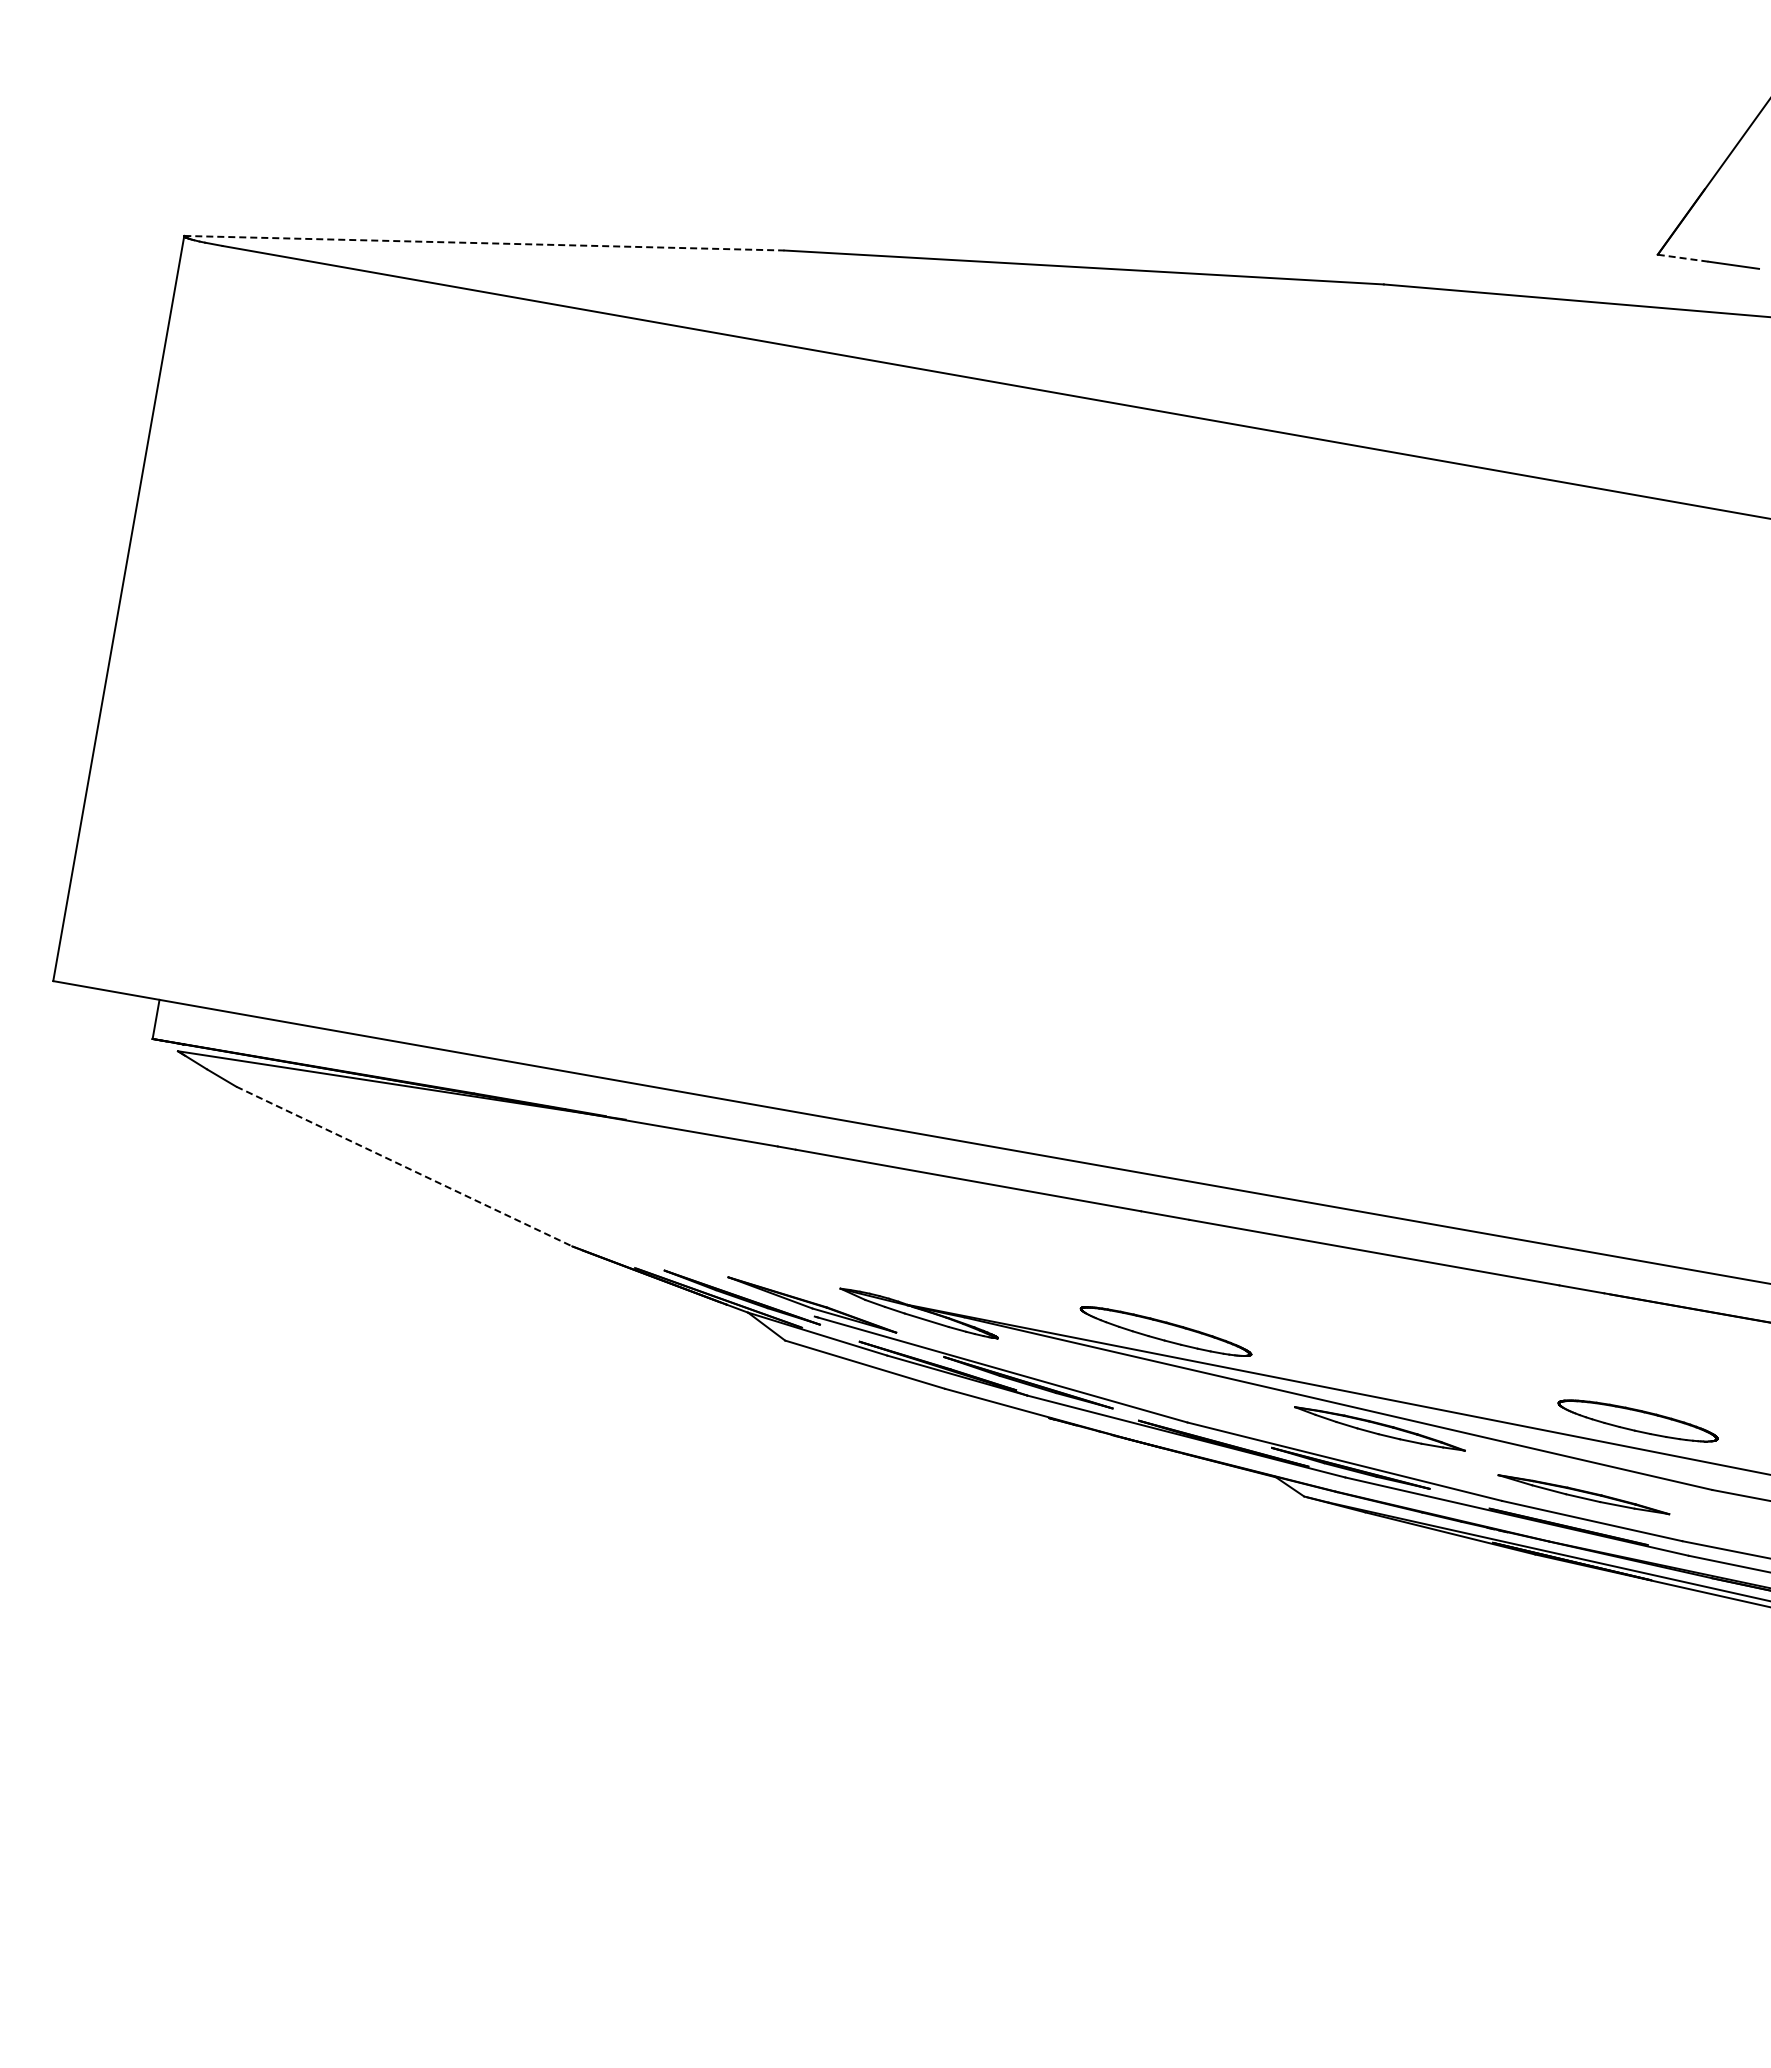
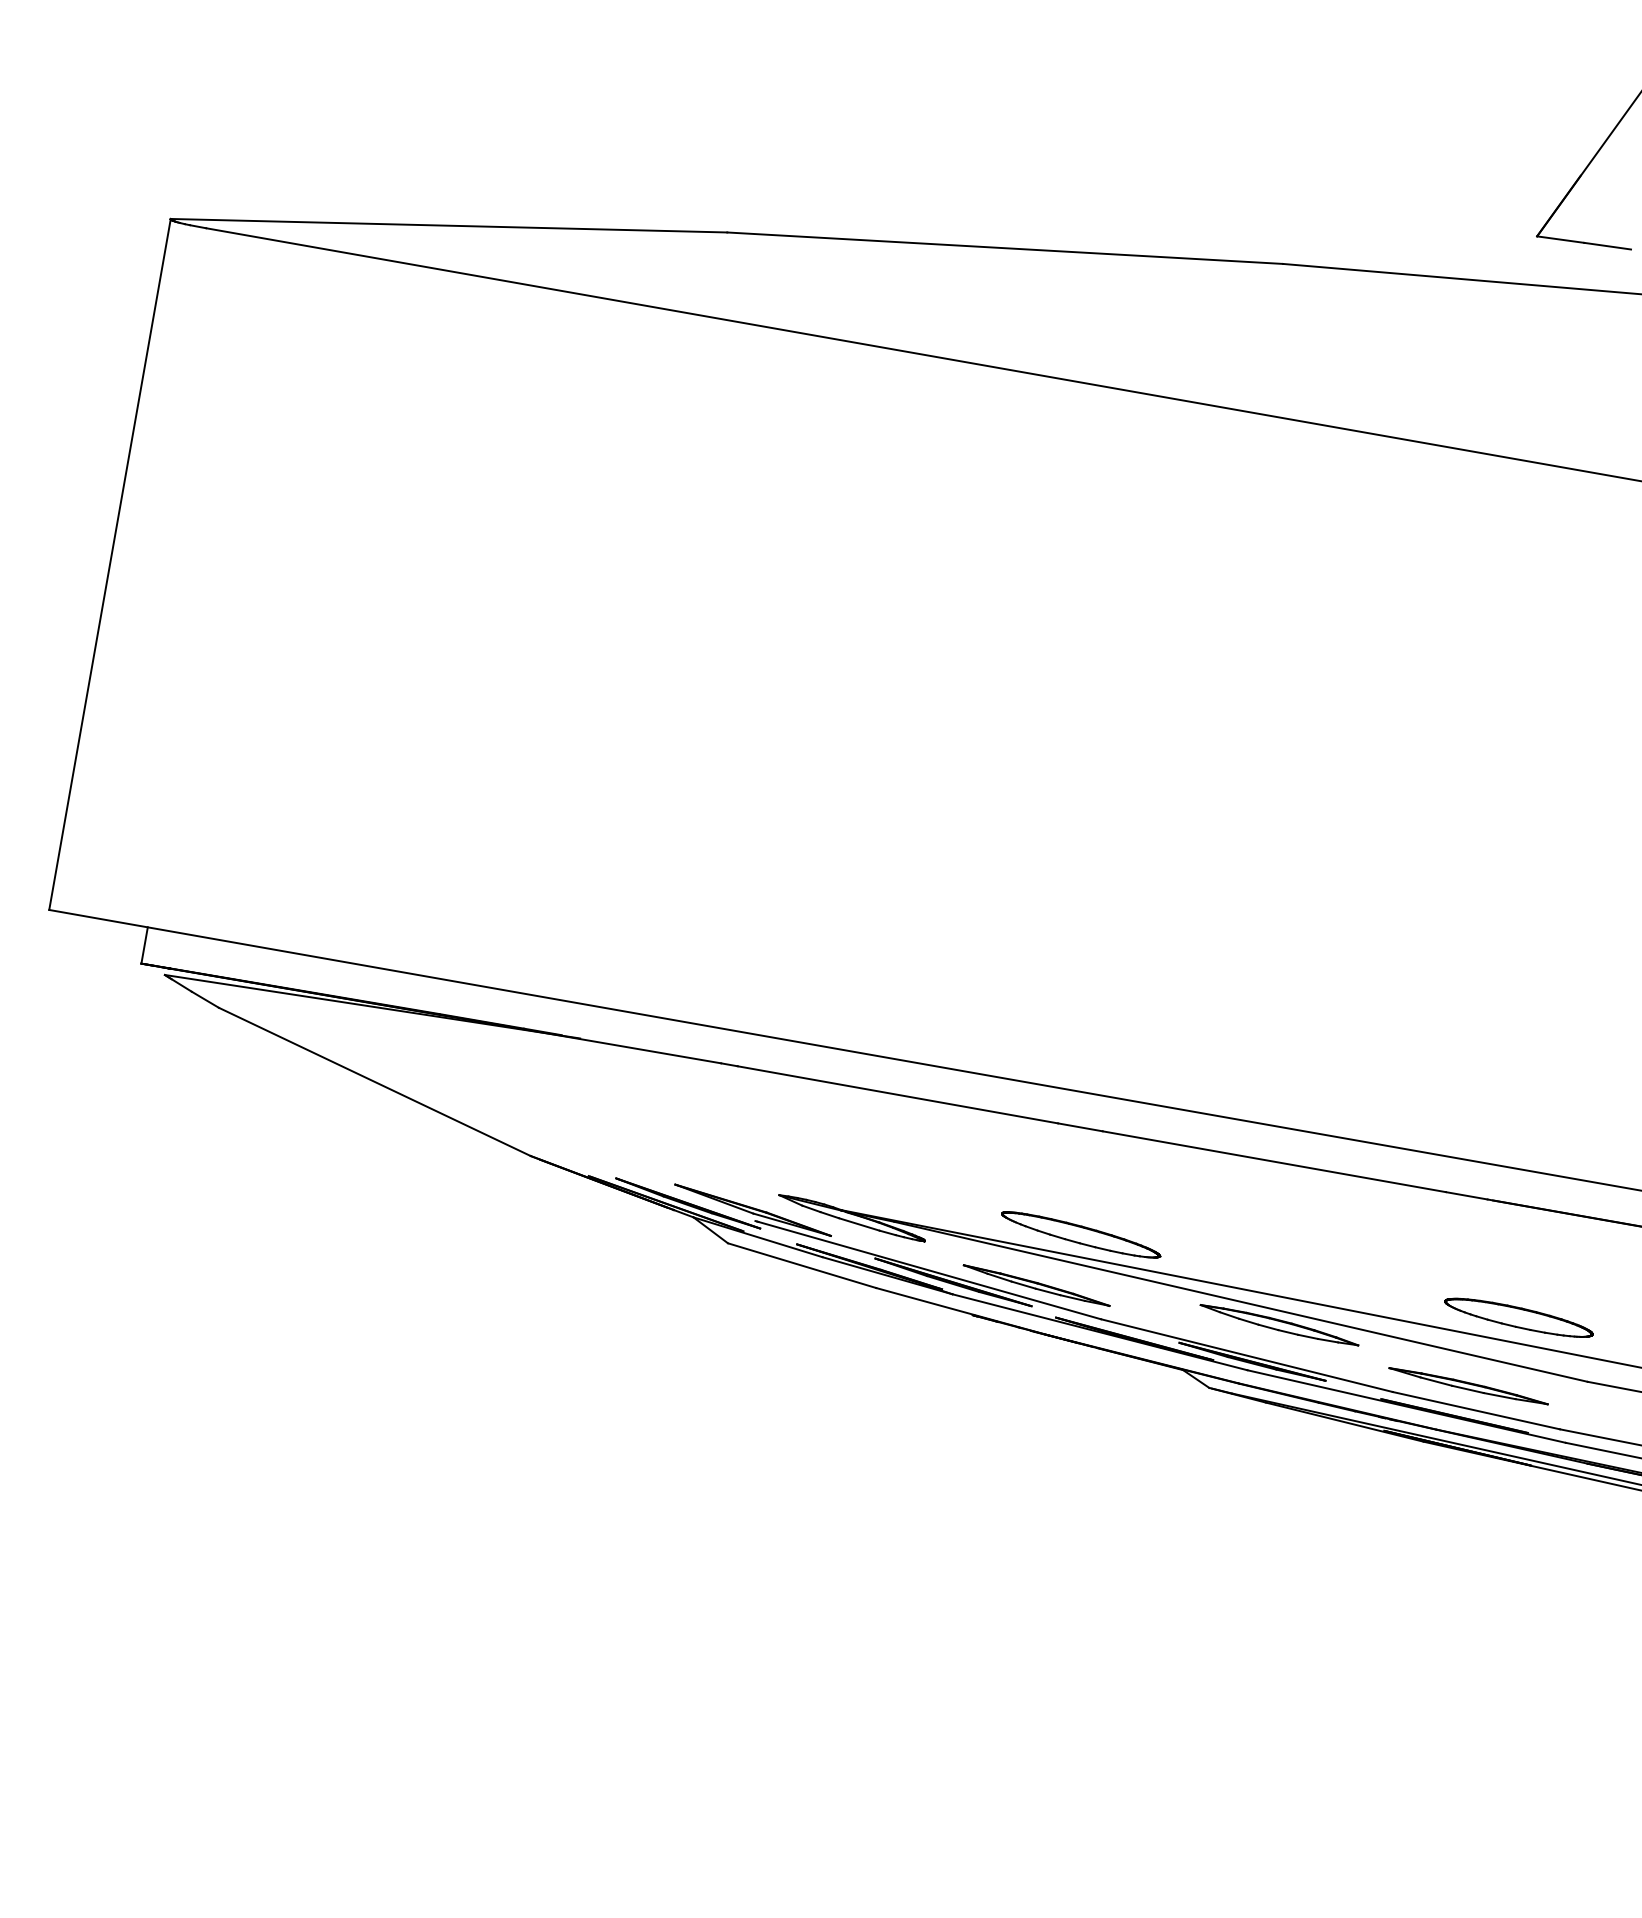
line: (484, 243) -> (449, 225), dashed -> solid
line: (1683, 258) -> (1560, 239), dashed -> solid
line: (404, 1166) -> (374, 1081), dashed -> solid
part: (1117, 1386) -> (1036, 1285), added

